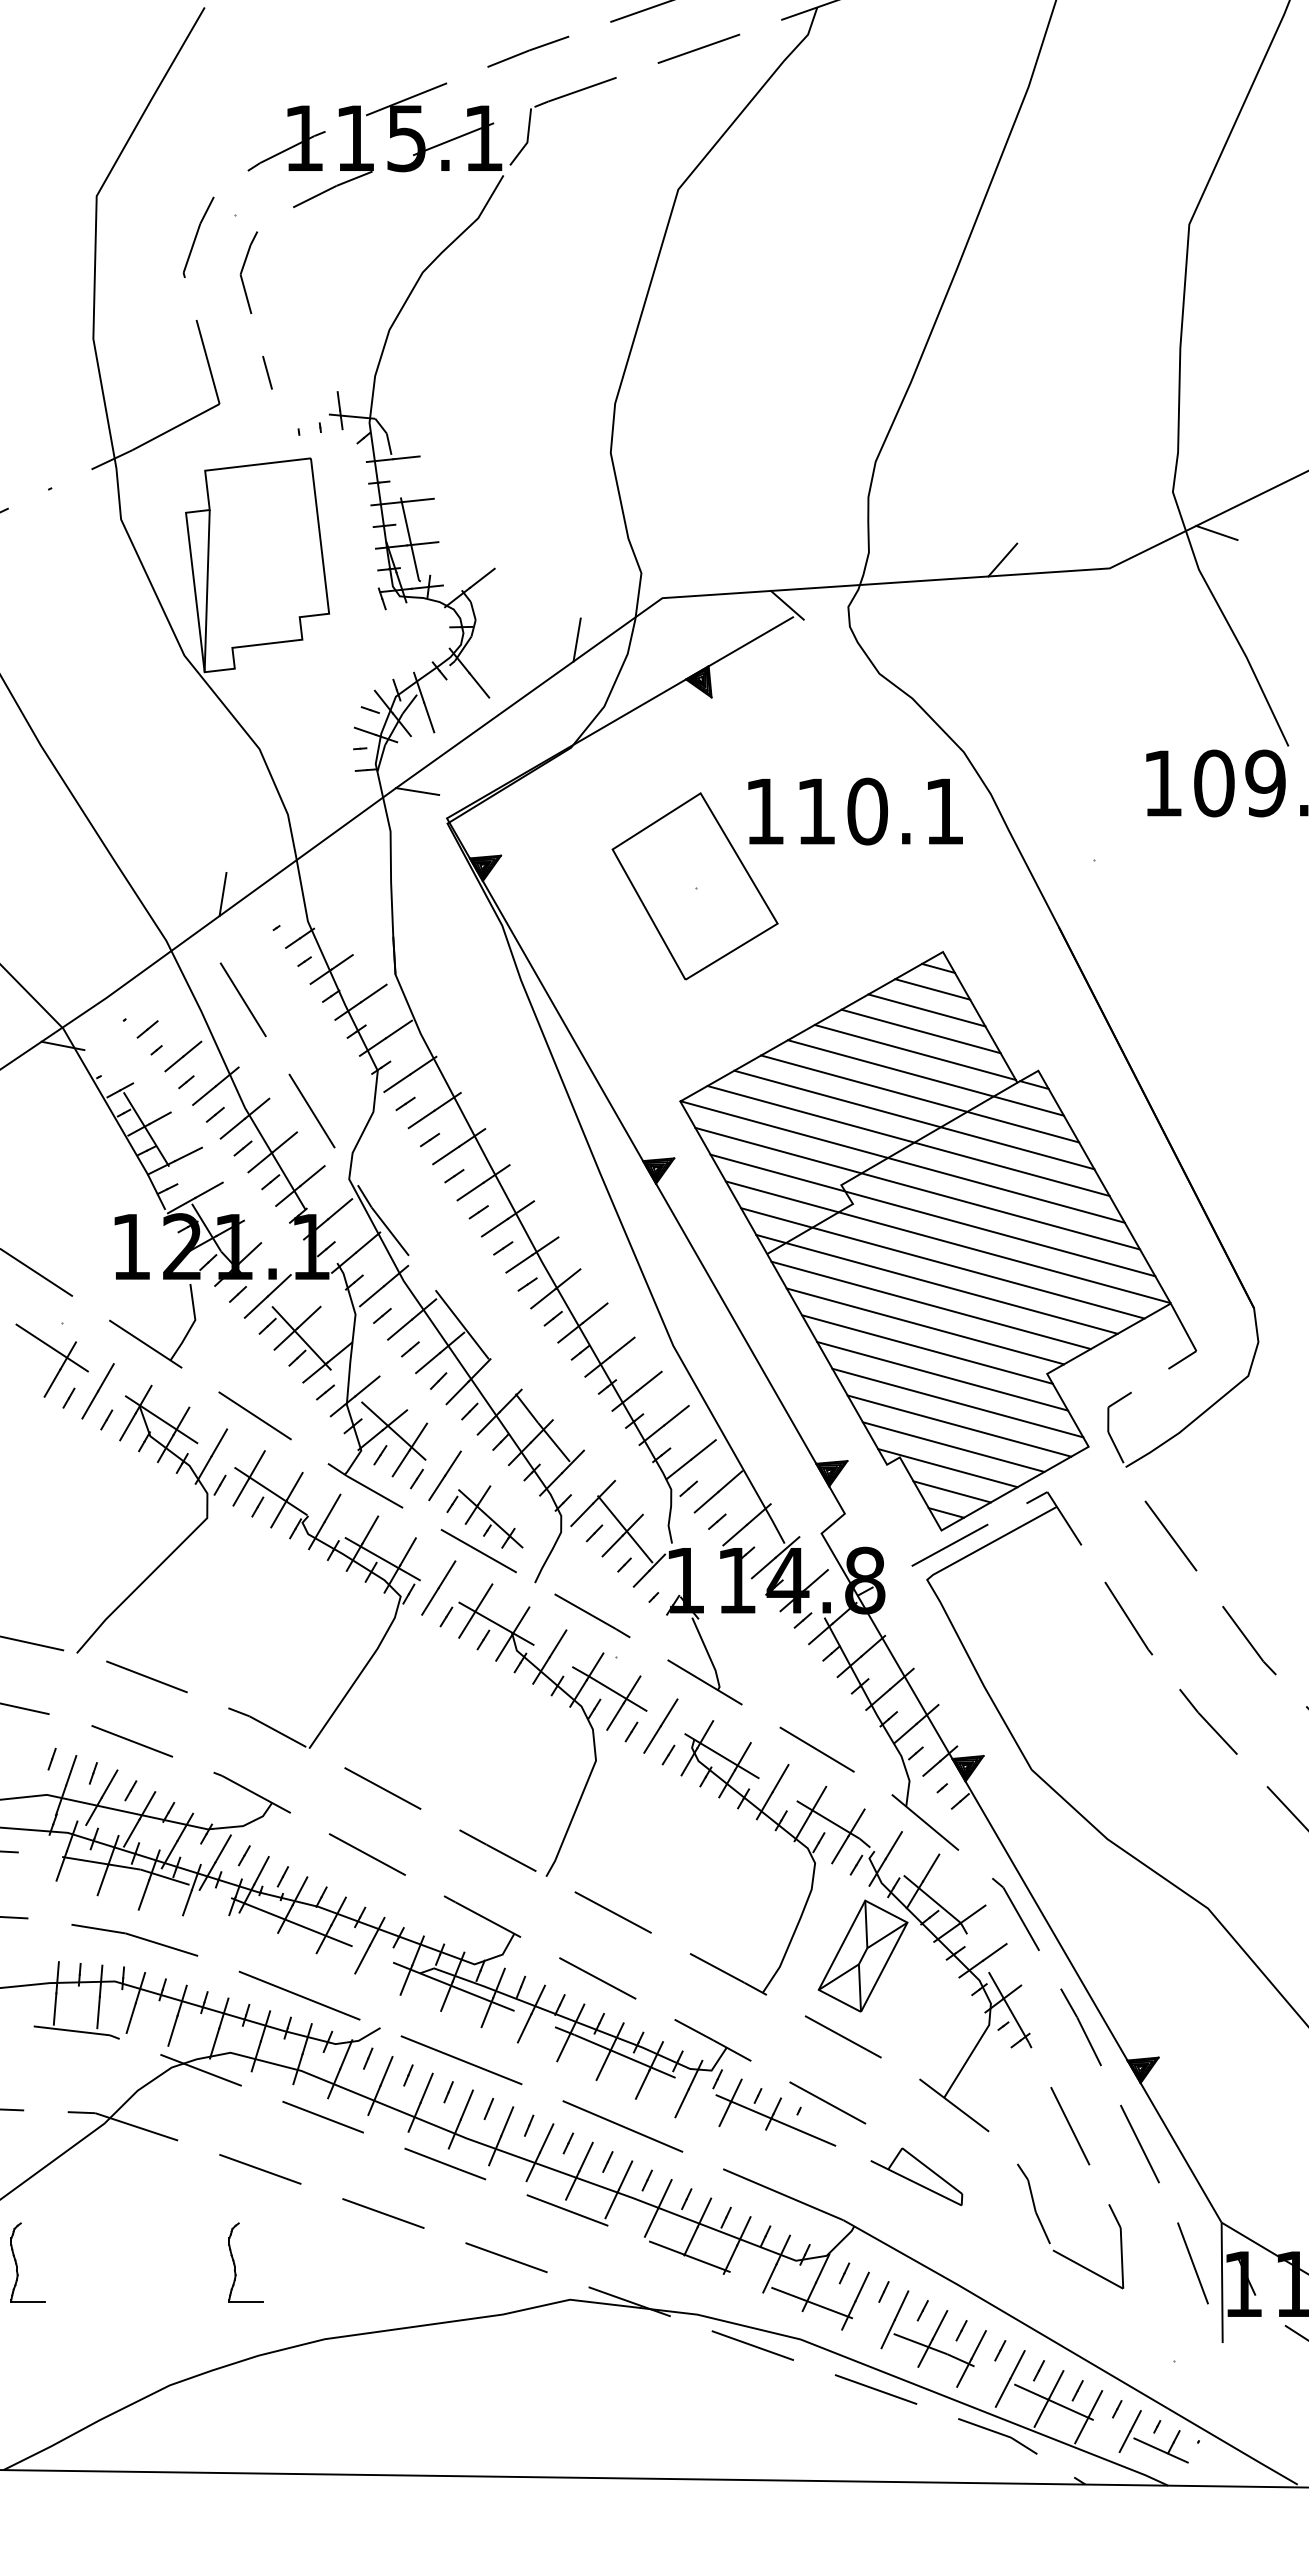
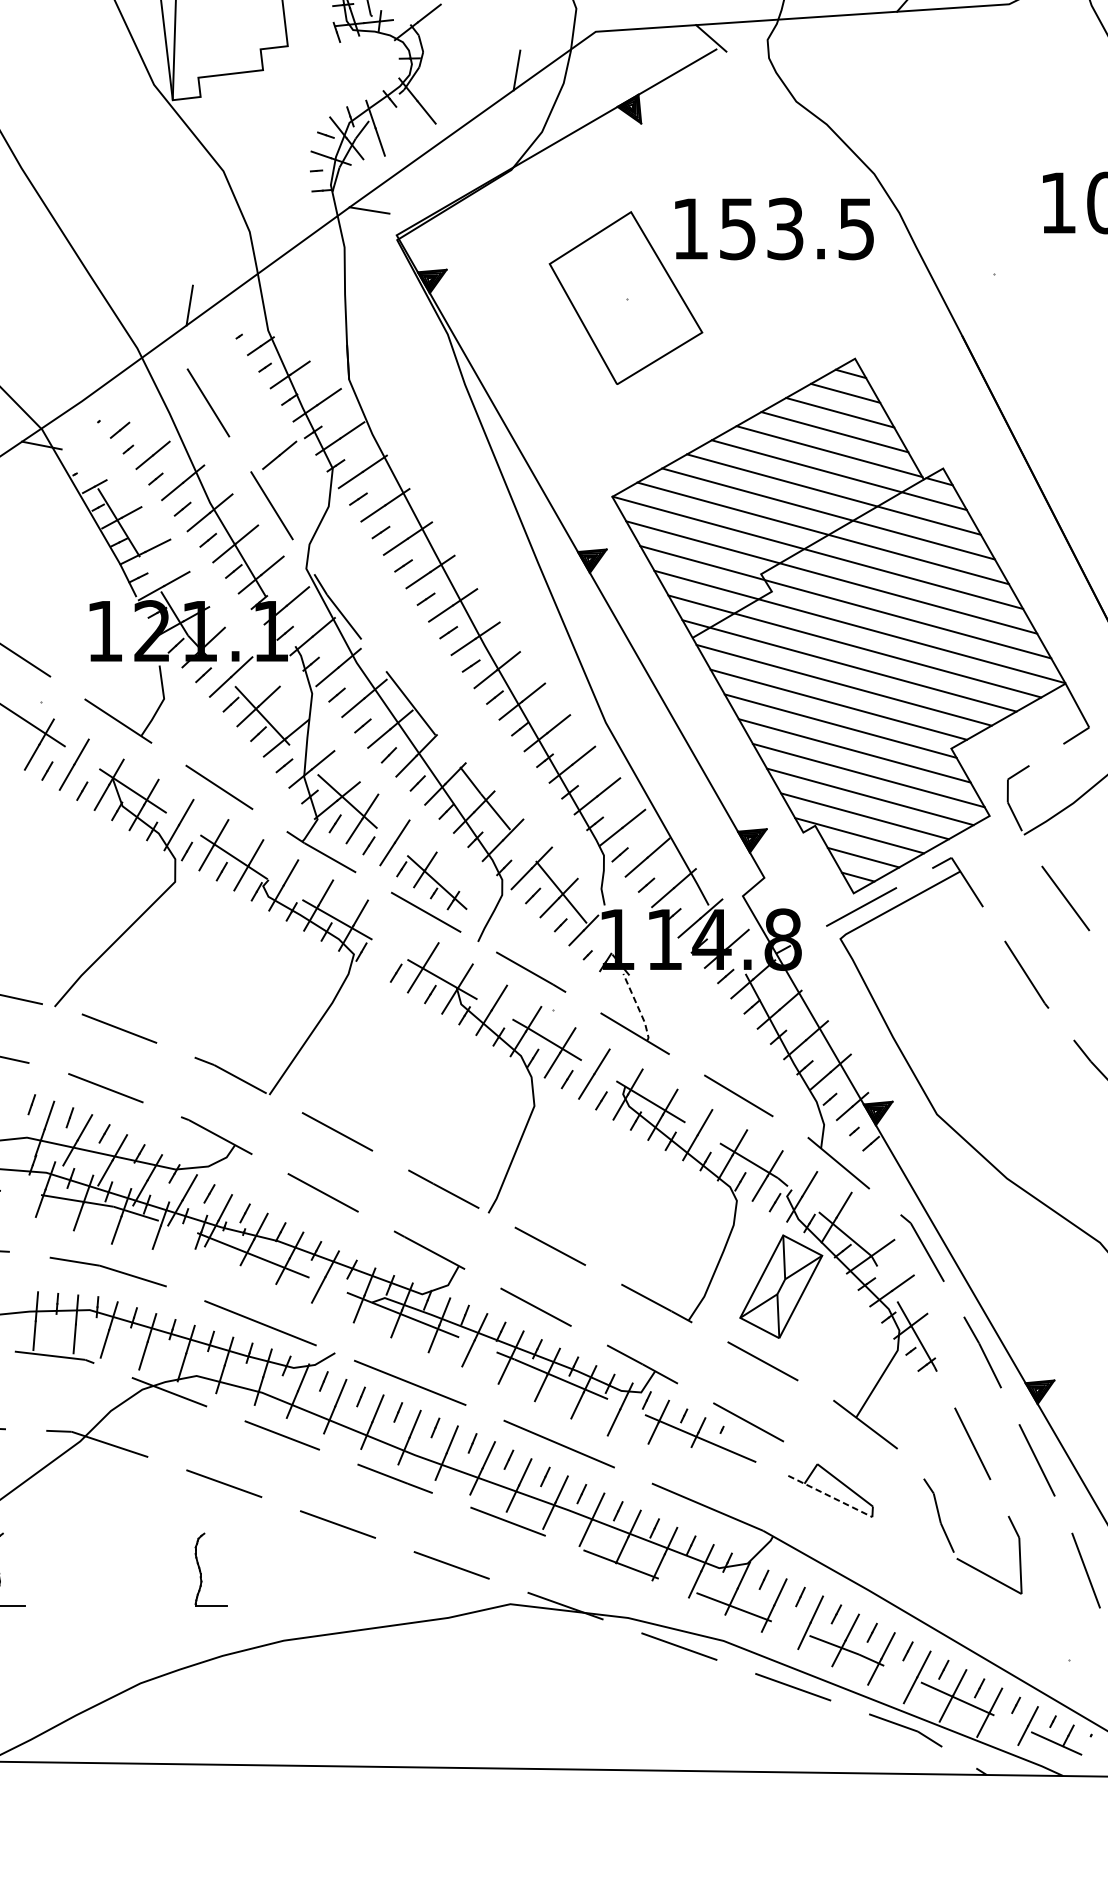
text: (880, 811) -> (797, 228), 110.1 -> 153.5
line: (320, 1056) -> (279, 455), added
line: (438, 1587) -> (388, 946), removed
line: (708, 1654) -> (638, 1007), solid -> dashed
line: (916, 2183) -> (830, 1496), solid -> dashed

